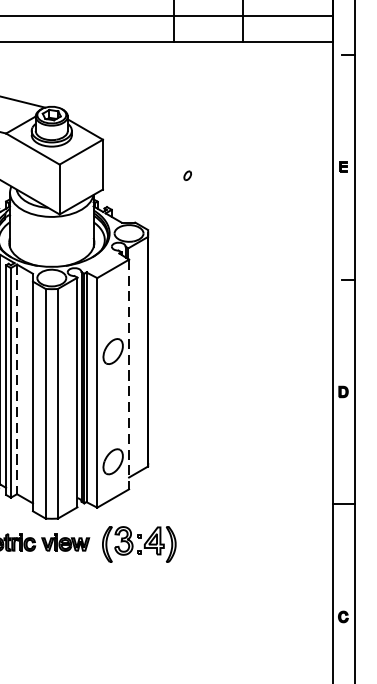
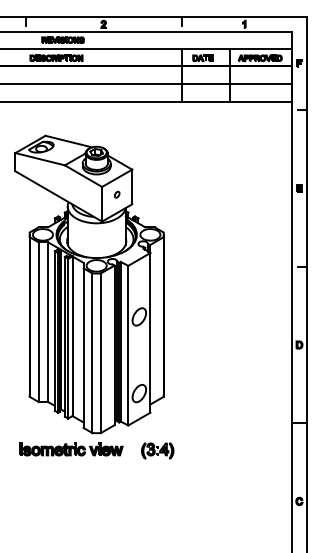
part: (188, 175) -> (117, 194), moved
line: (129, 373) -> (150, 332), dashed -> solid
line: (17, 379) -> (72, 336), dashed -> solid
part: (139, 543) -> (157, 450), size x0.62

